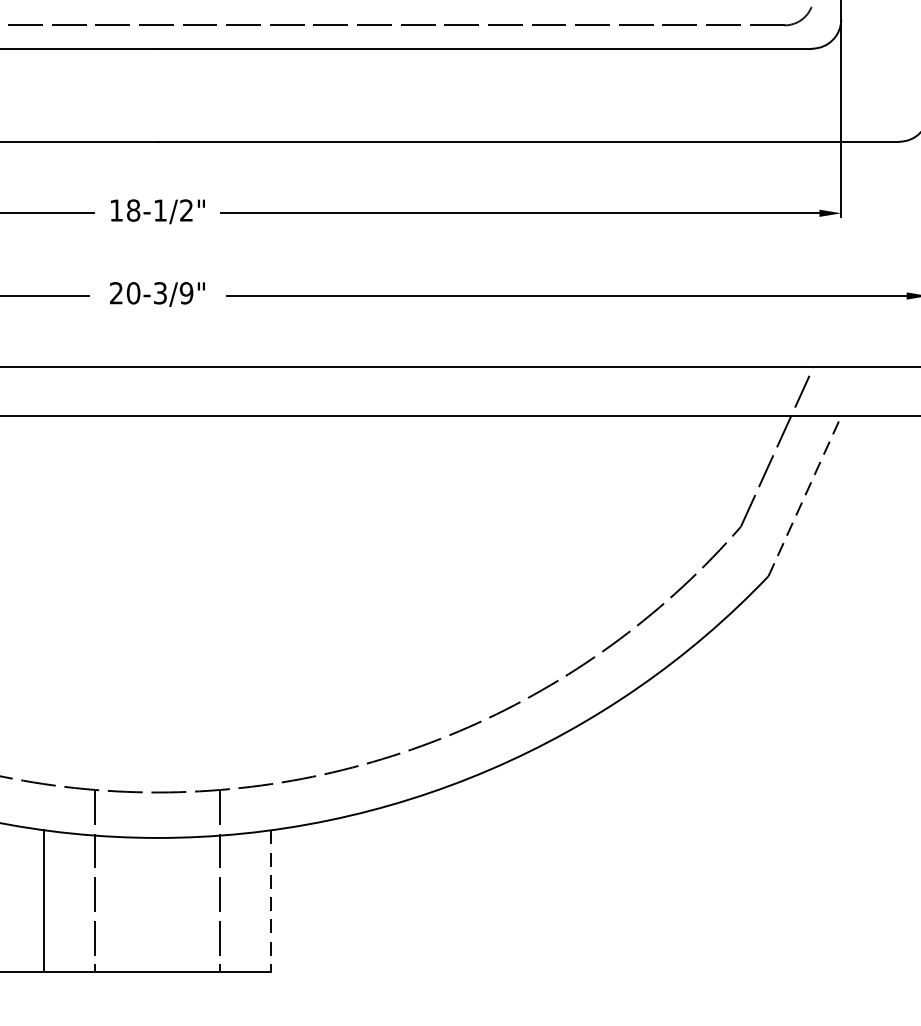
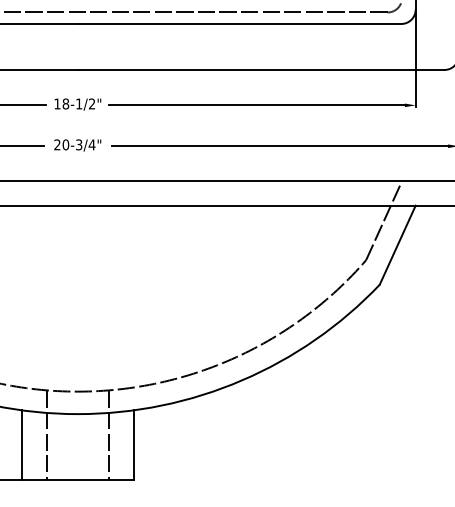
text: (185, 292) -> (91, 144), 20-3/9" -> 20-3/4"
line: (804, 494) -> (397, 244), dashed -> solid
line: (270, 901) -> (133, 445), dashed -> solid

